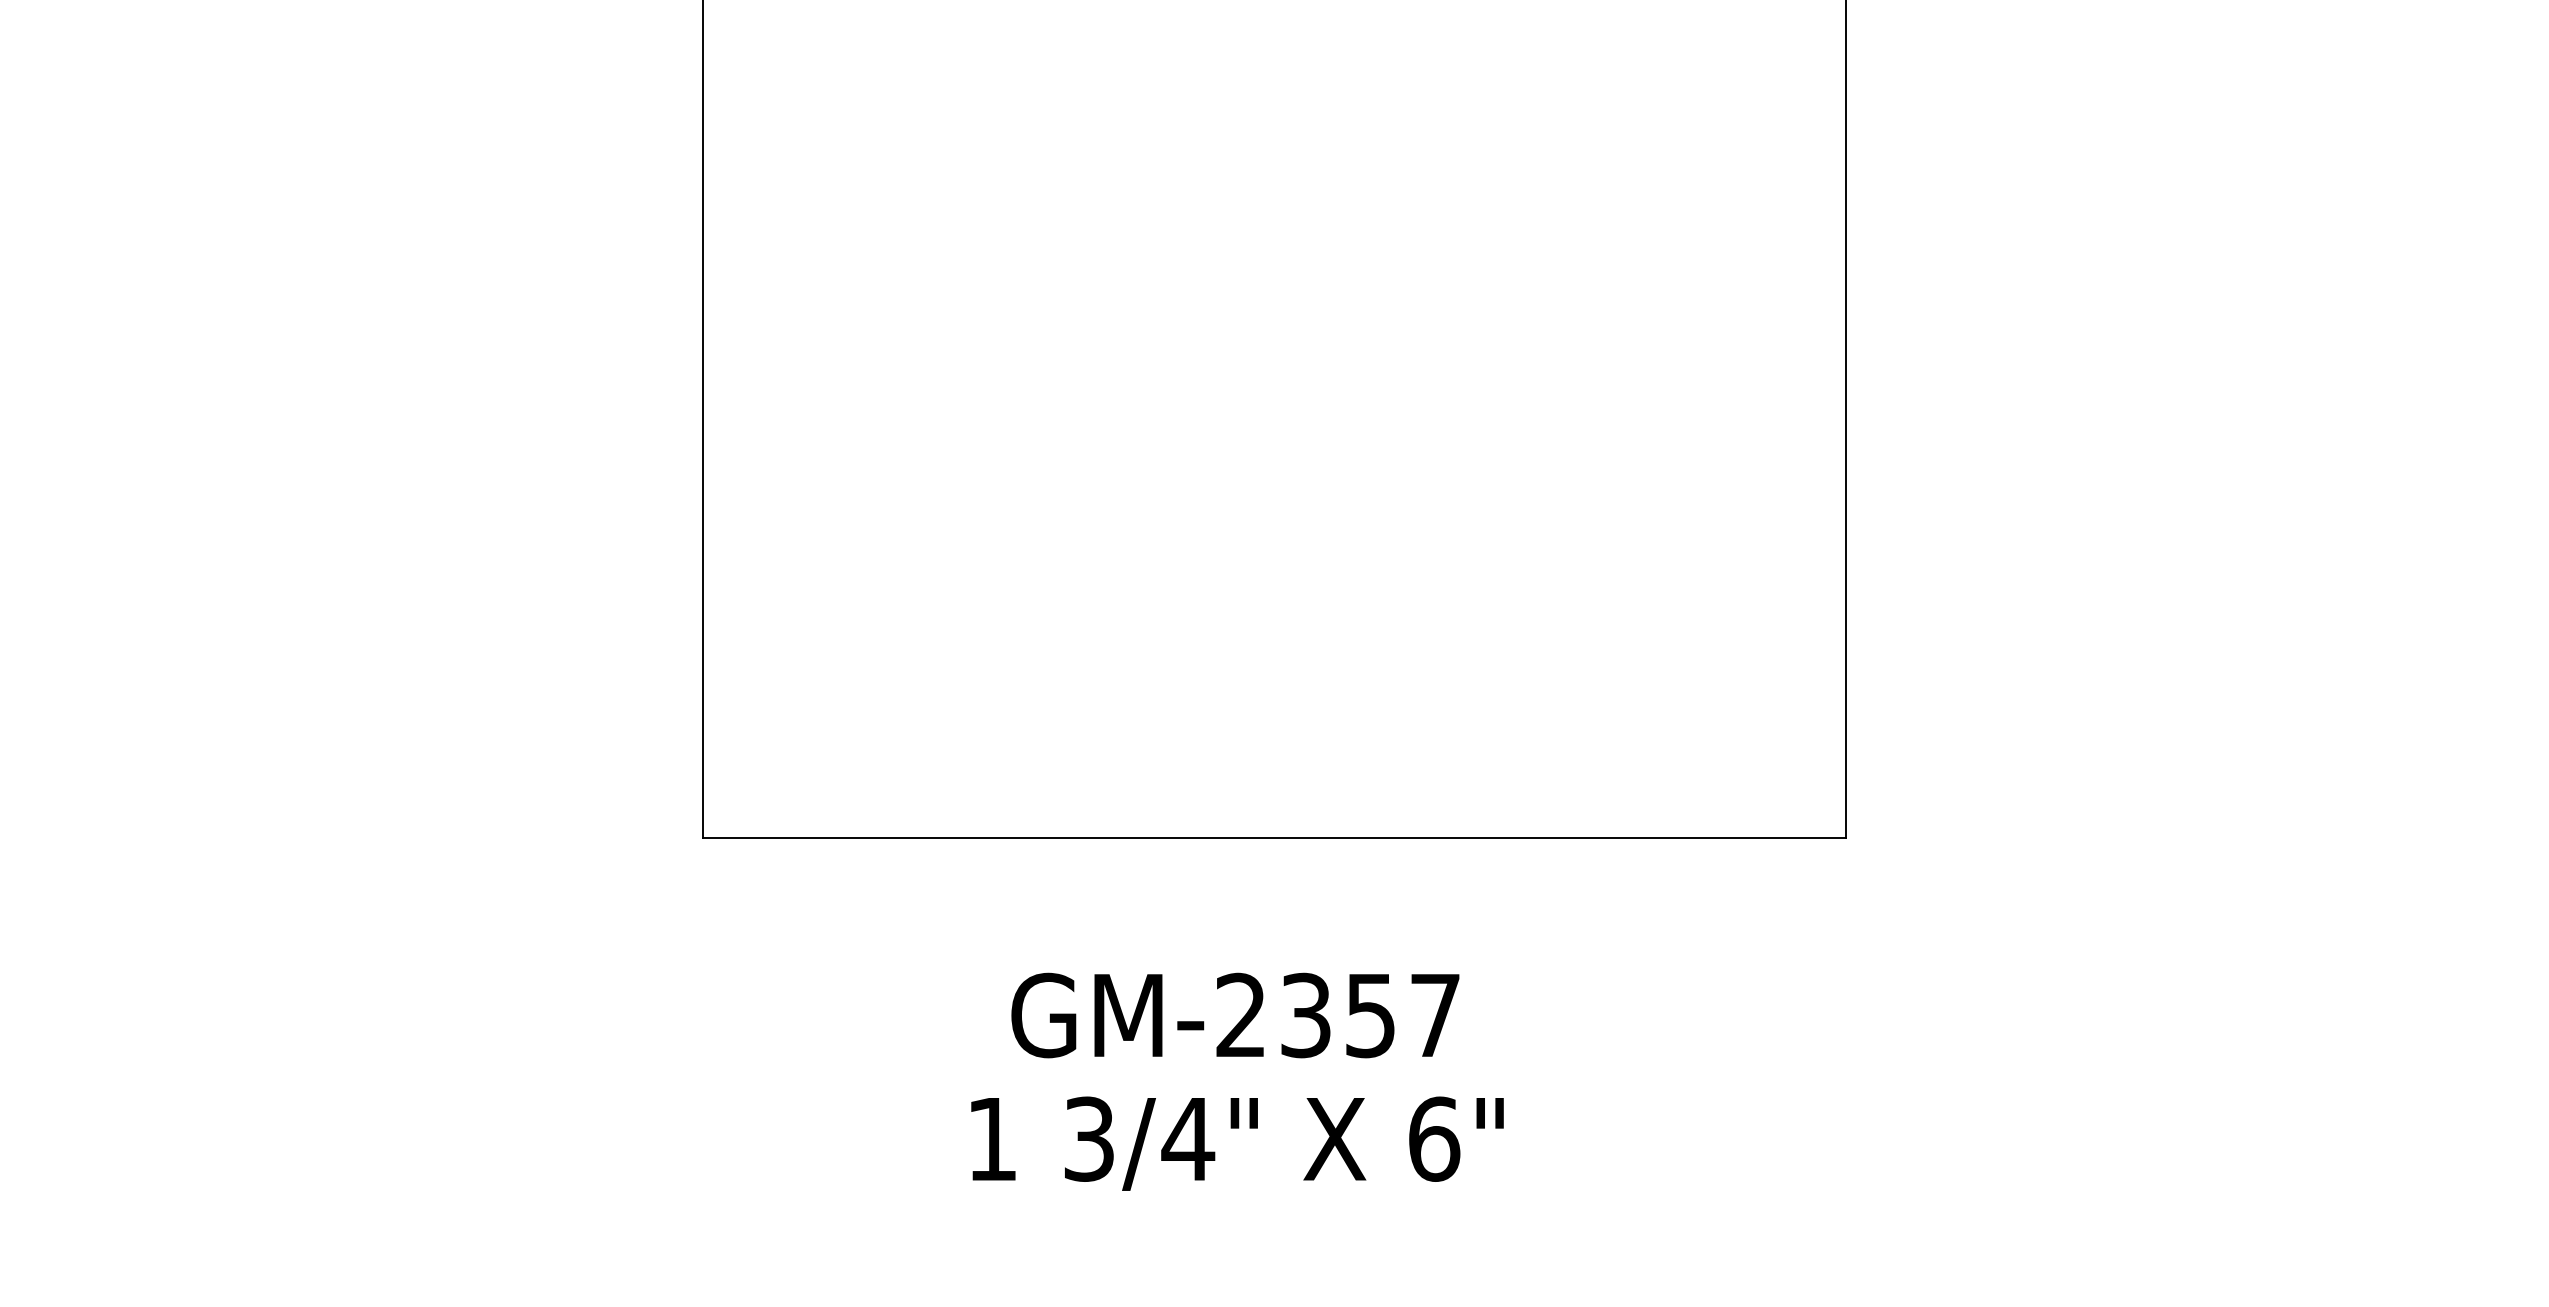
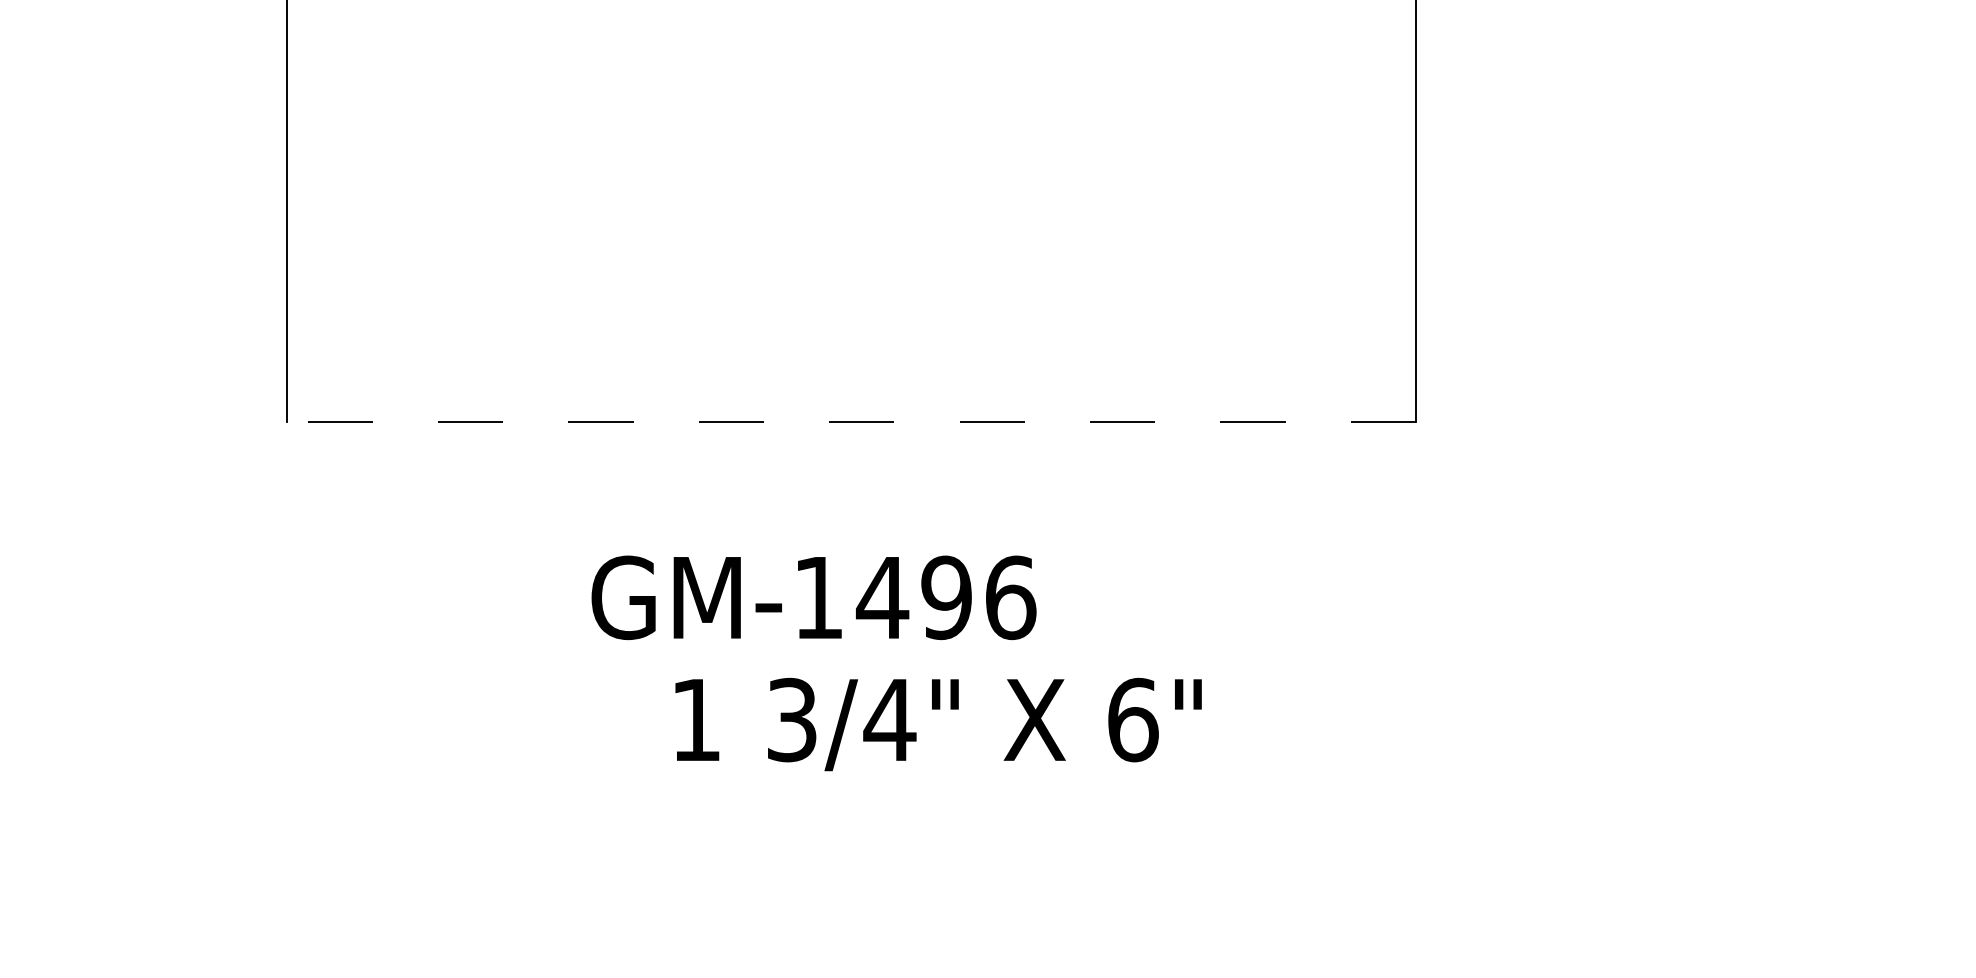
line: (1273, 837) -> (850, 421), solid -> dashed
text: (1338, 1015) -> (914, 597), GM-2357 -> GM-1496
text: (1237, 1143) -> (938, 724), moved

